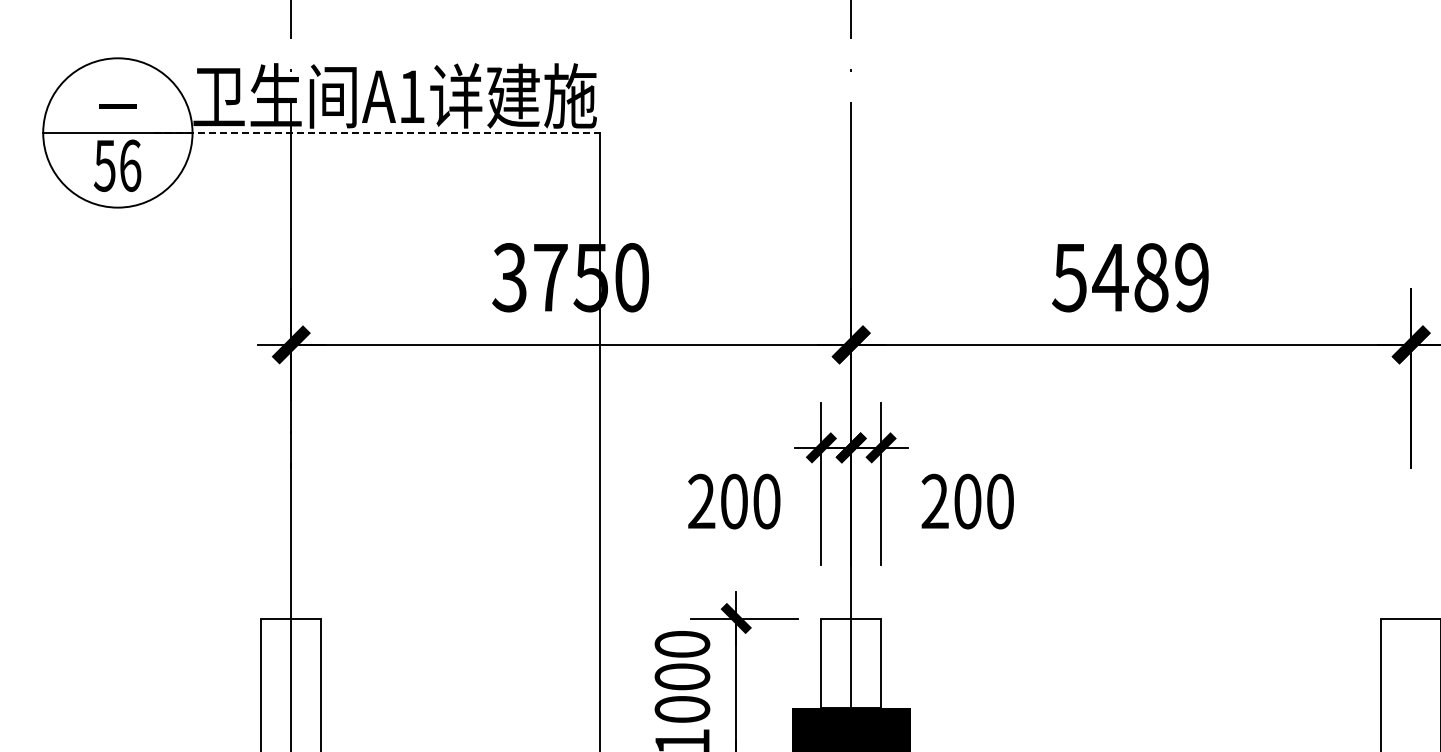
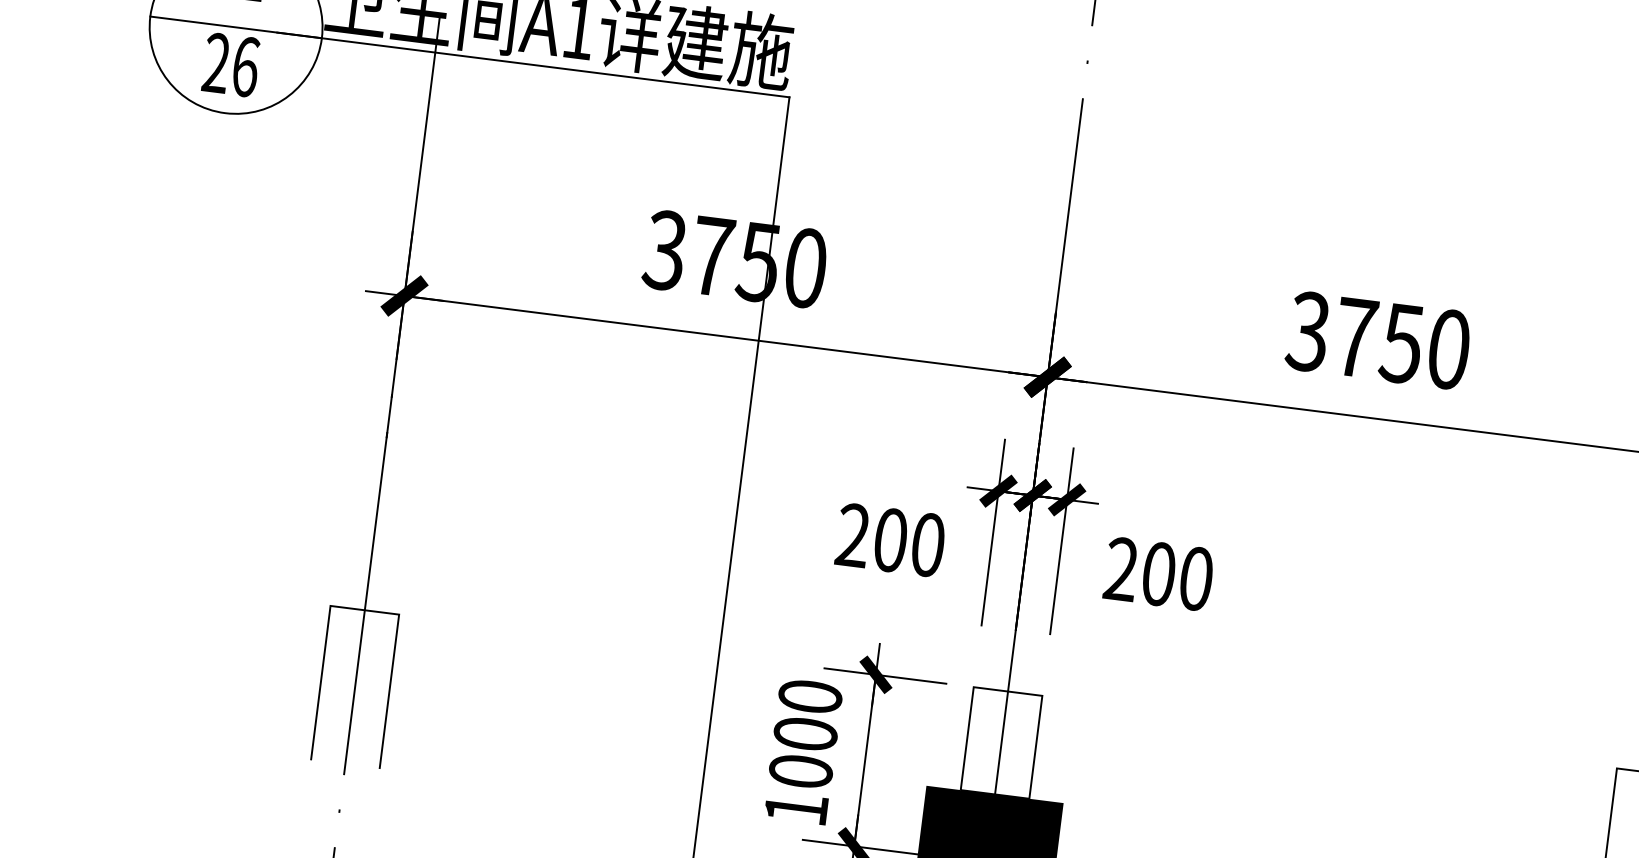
line: (376, 132) -> (533, 64), dashed -> solid
text: (104, 165) -> (216, 62), 56 -> 26
text: (1130, 277) -> (1378, 340), 5489 -> 3750

